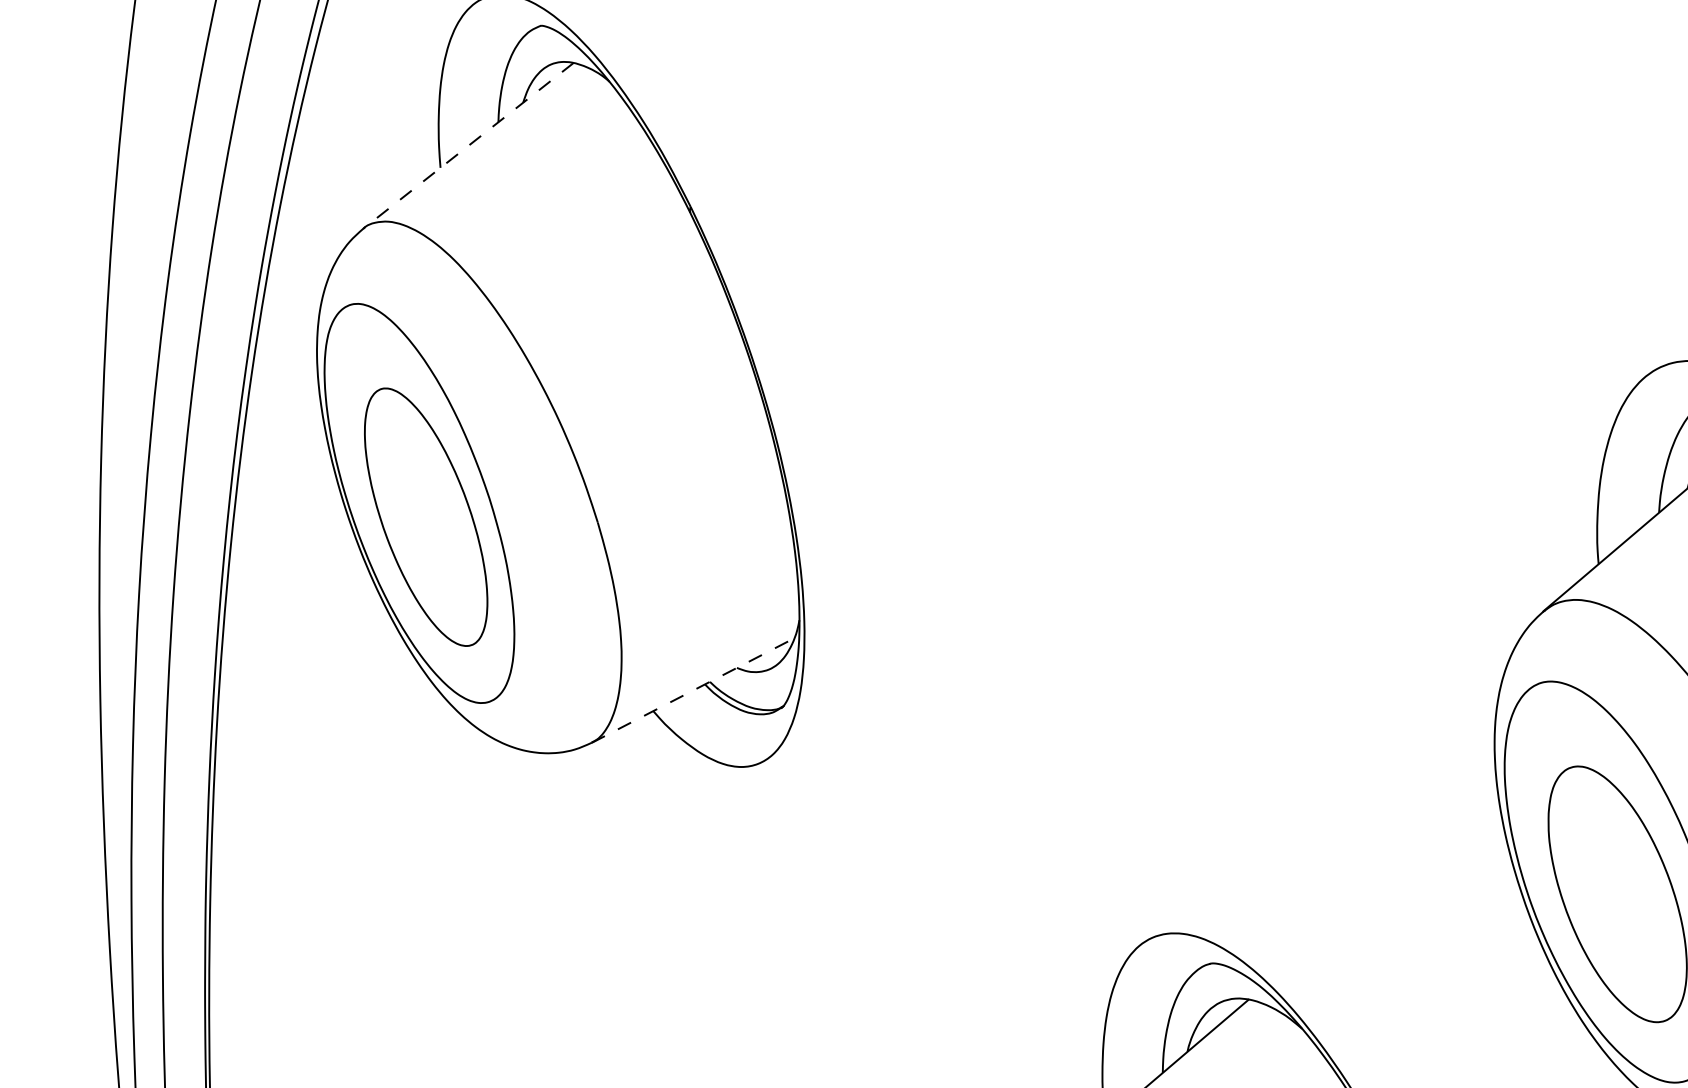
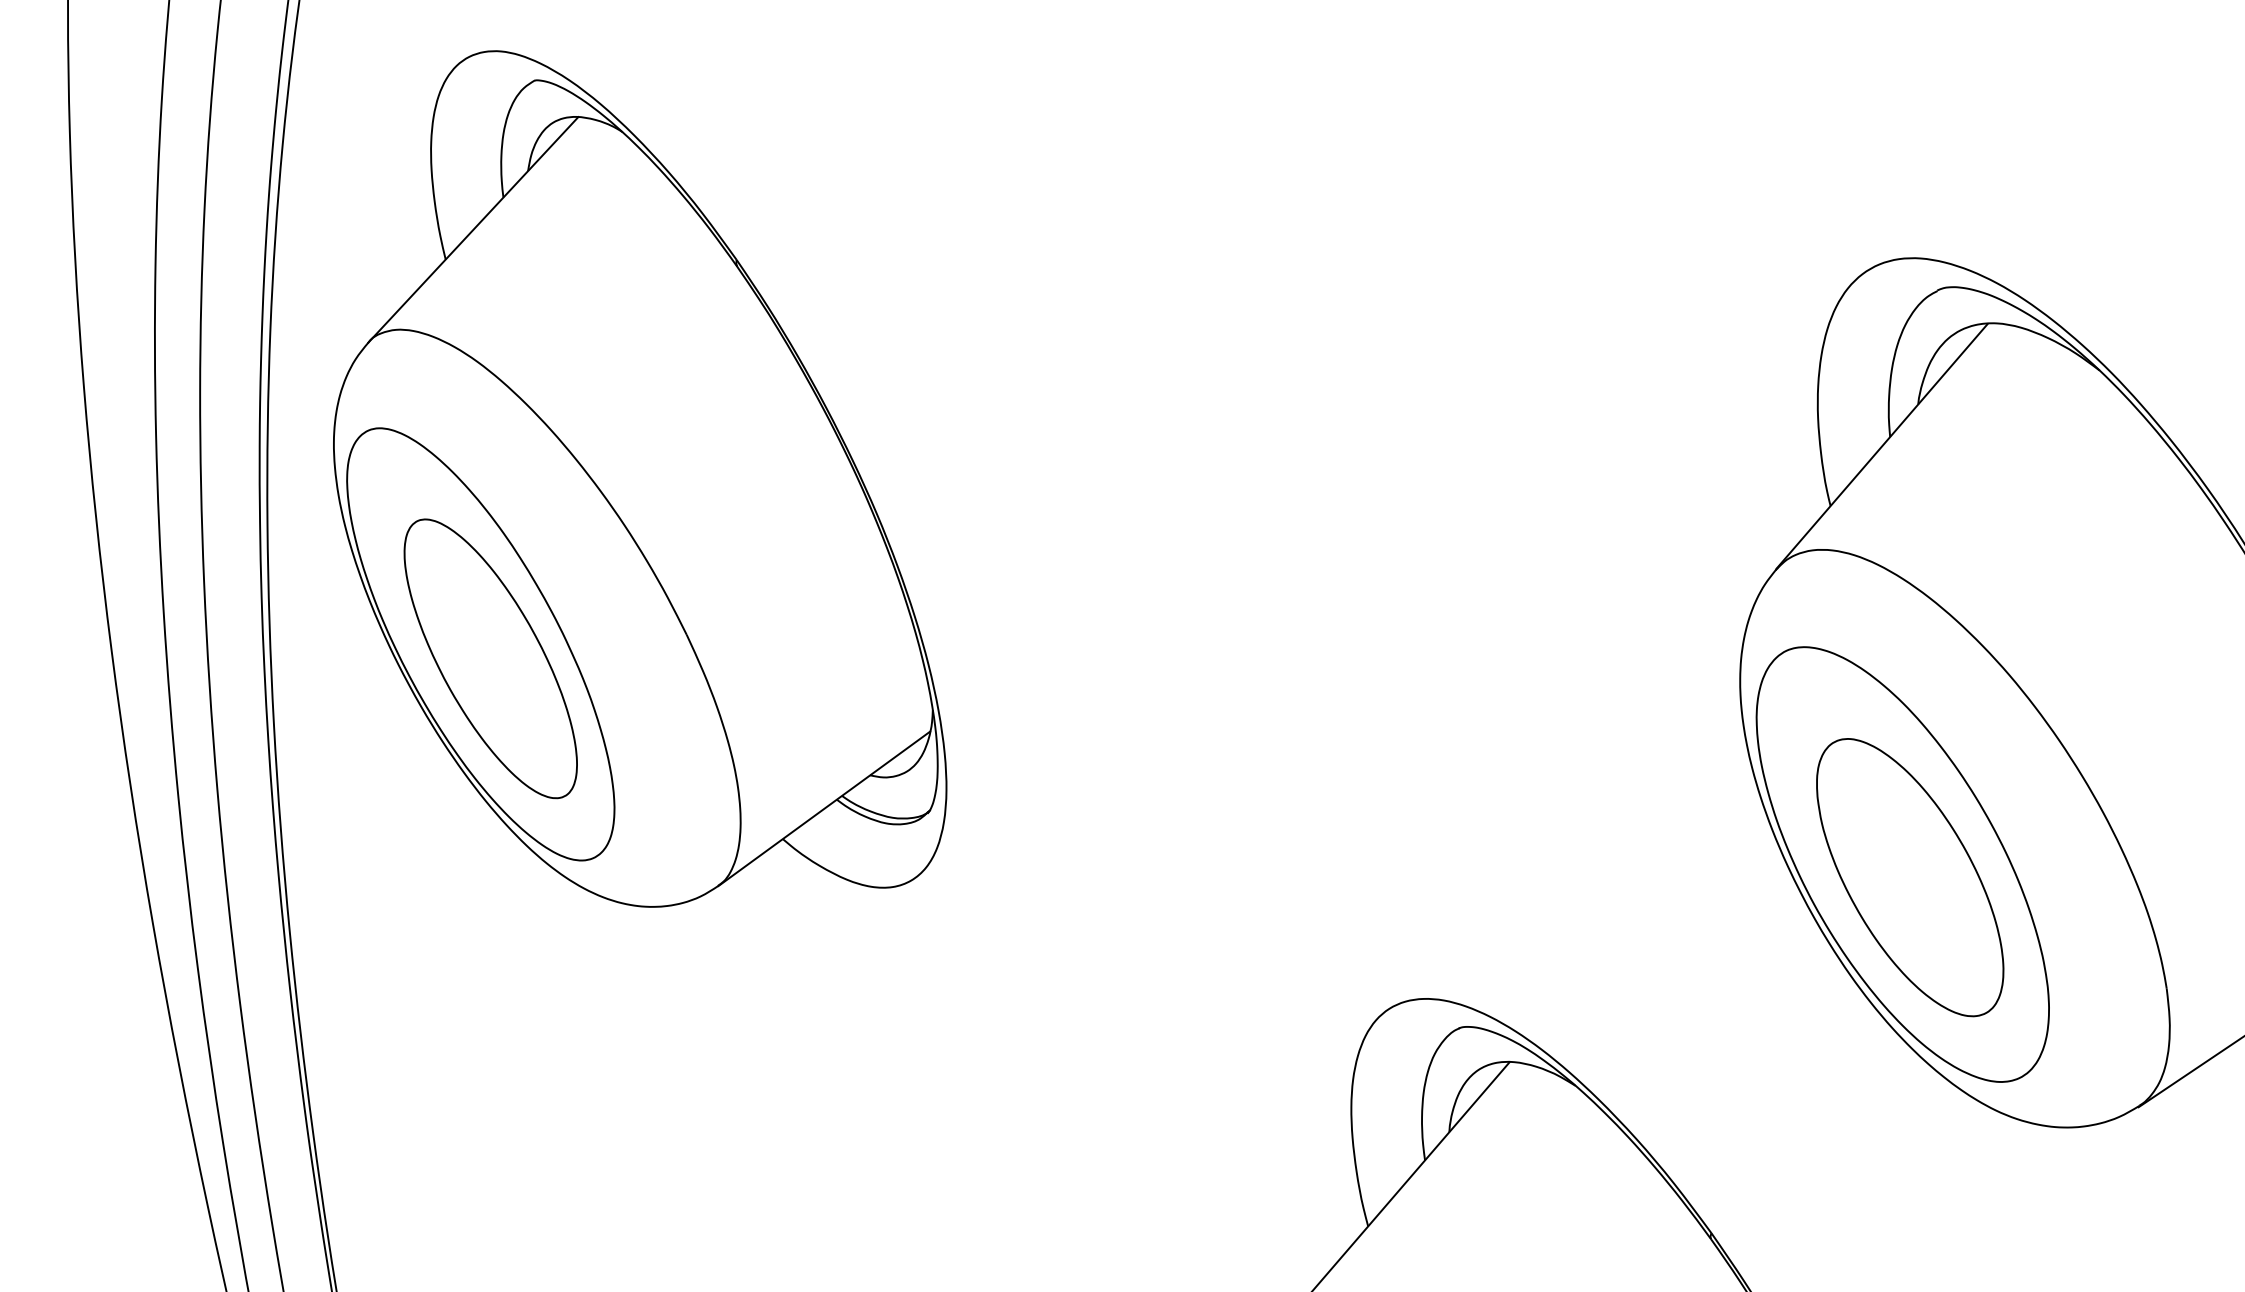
line: (468, 146) -> (473, 230), dashed -> solid
line: (693, 690) -> (824, 808), dashed -> solid

